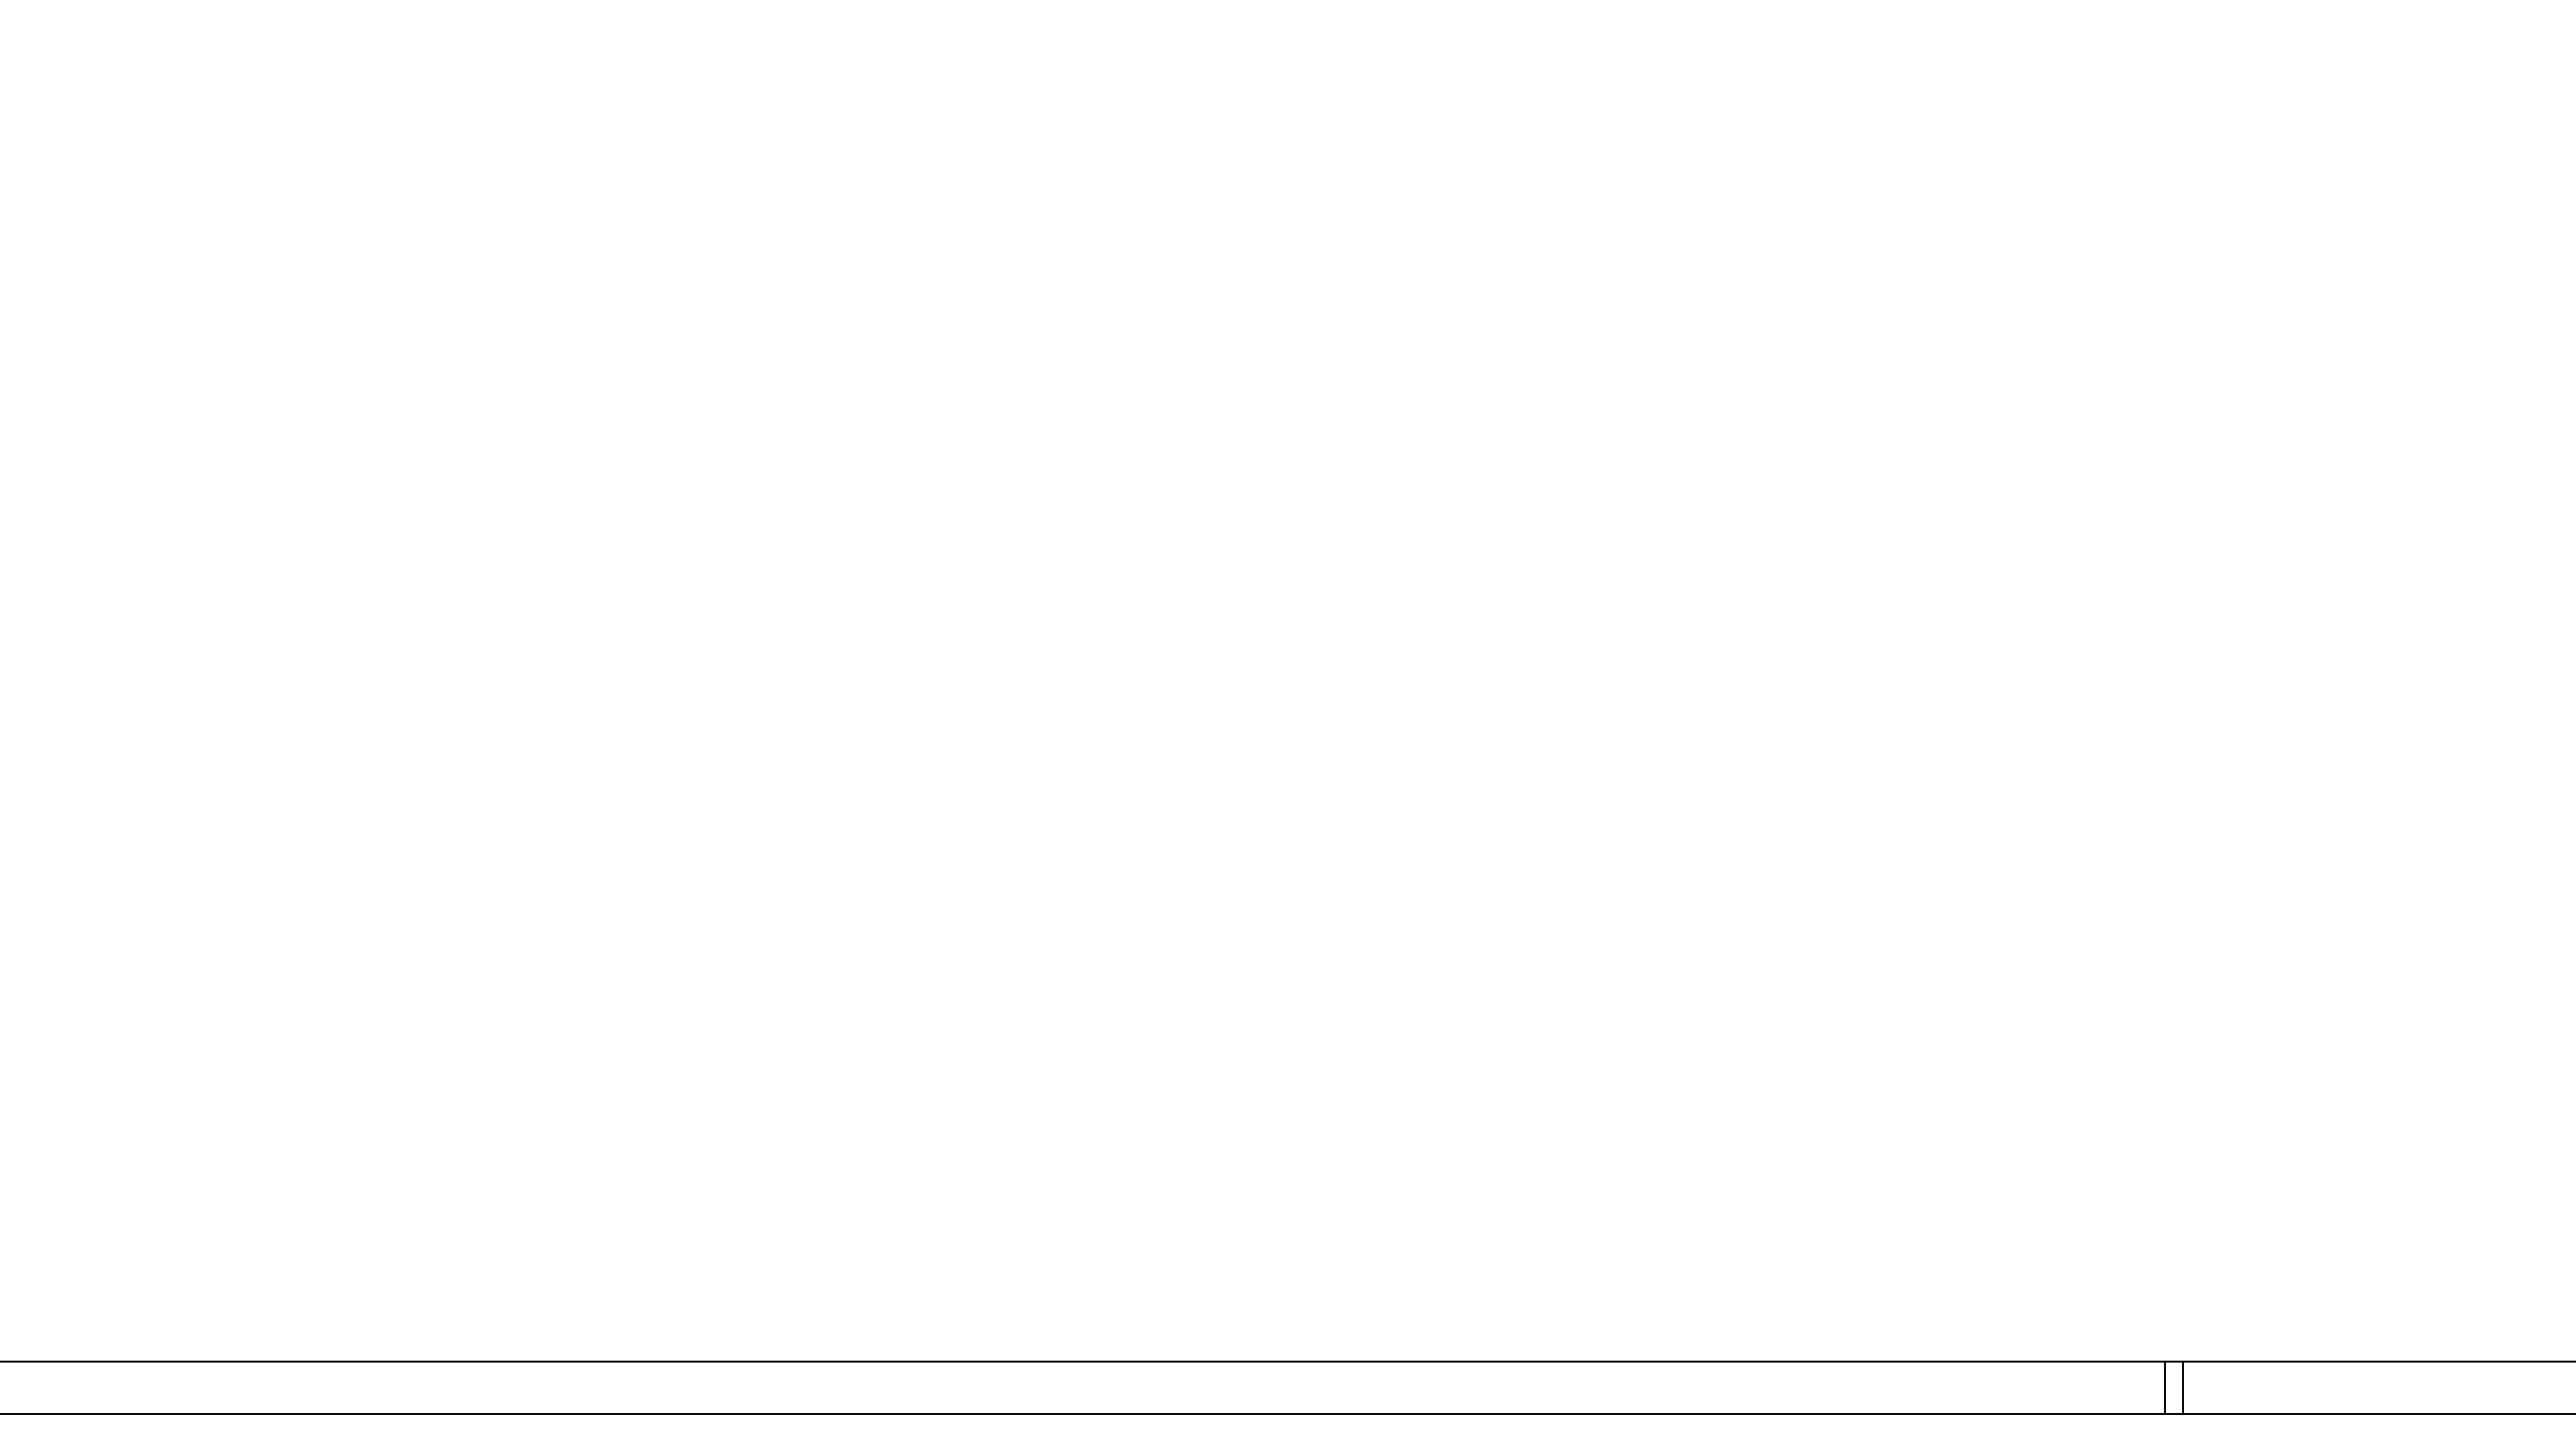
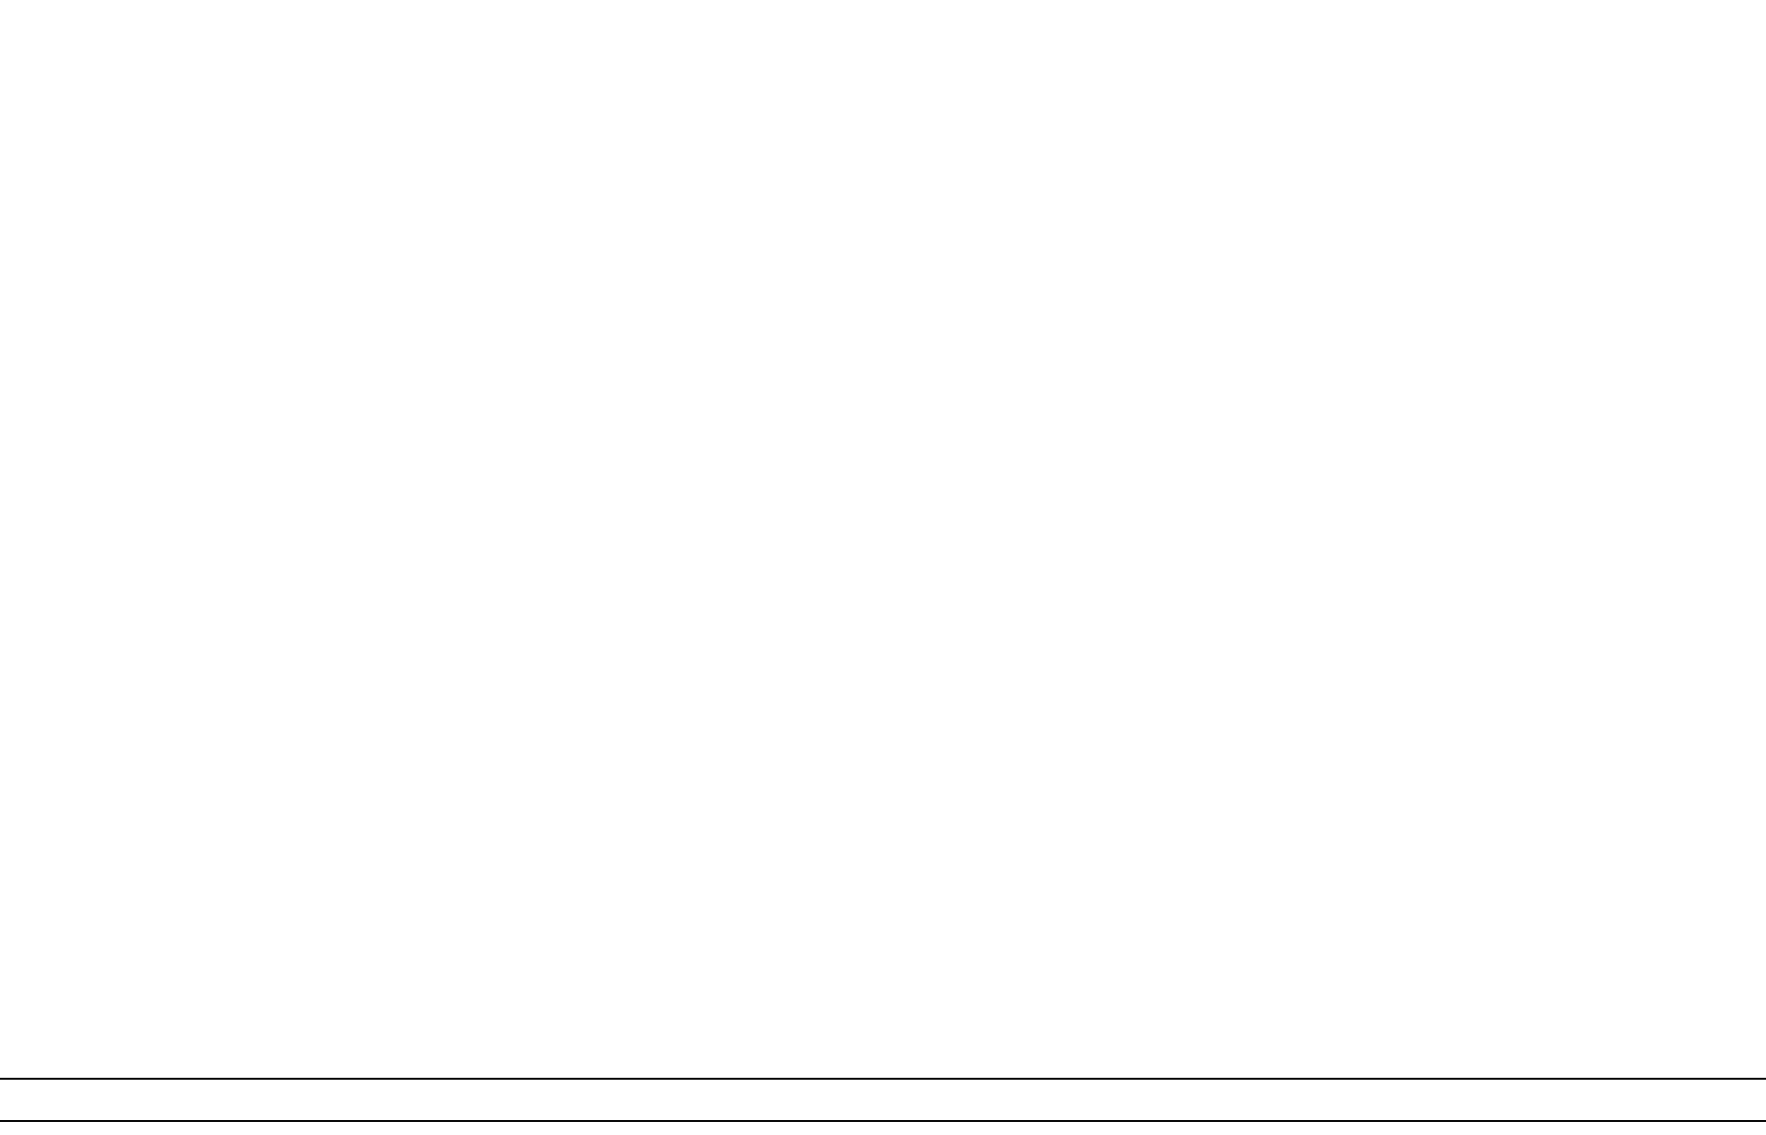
line: (2165, 1387) -> (1401, 1099), removed
line: (2182, 1387) -> (1414, 1099), removed

